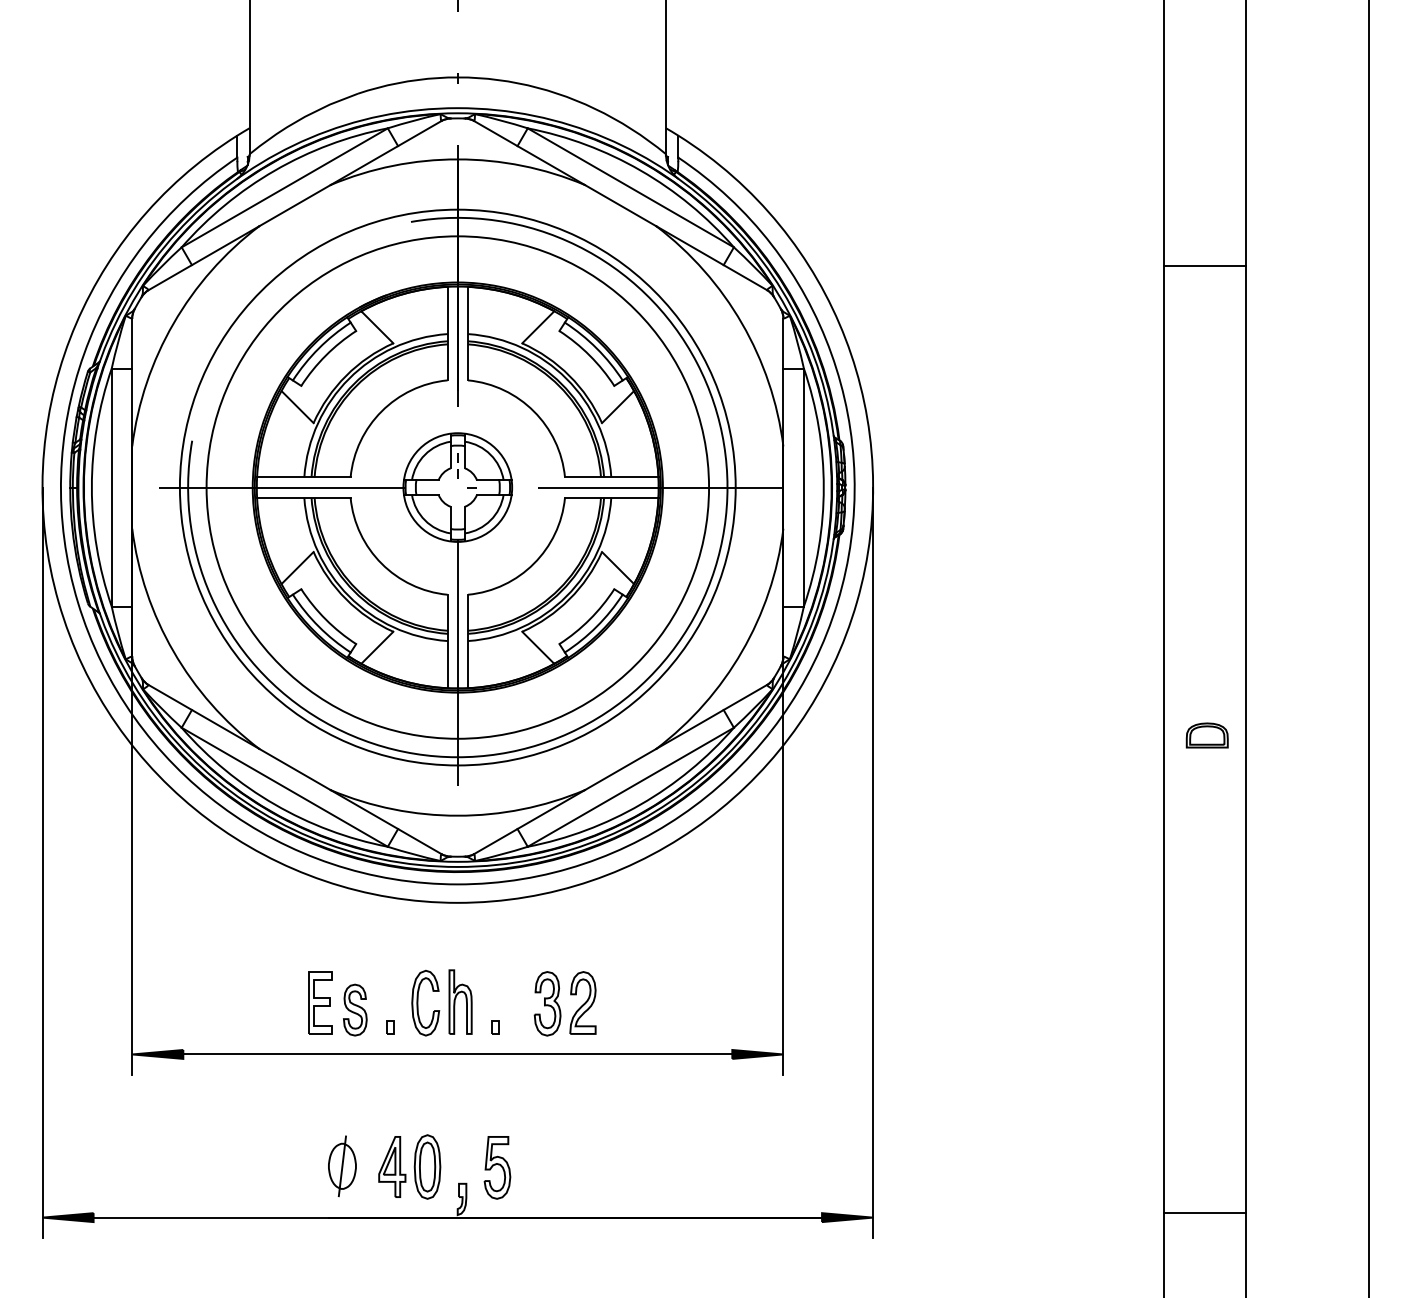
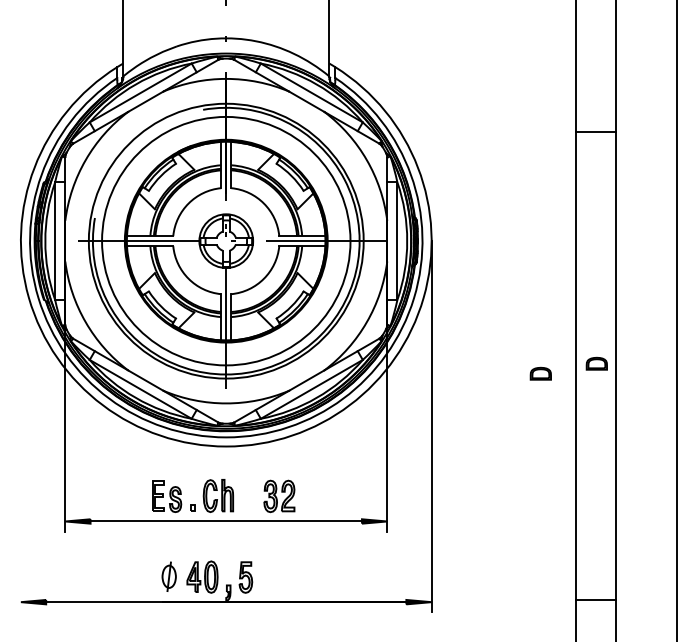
part: (1093, 755) -> (540, 373), added
line: (41, 862) -> (20, 426), removed
part: (494, 1026) -> (244, 507), removed

